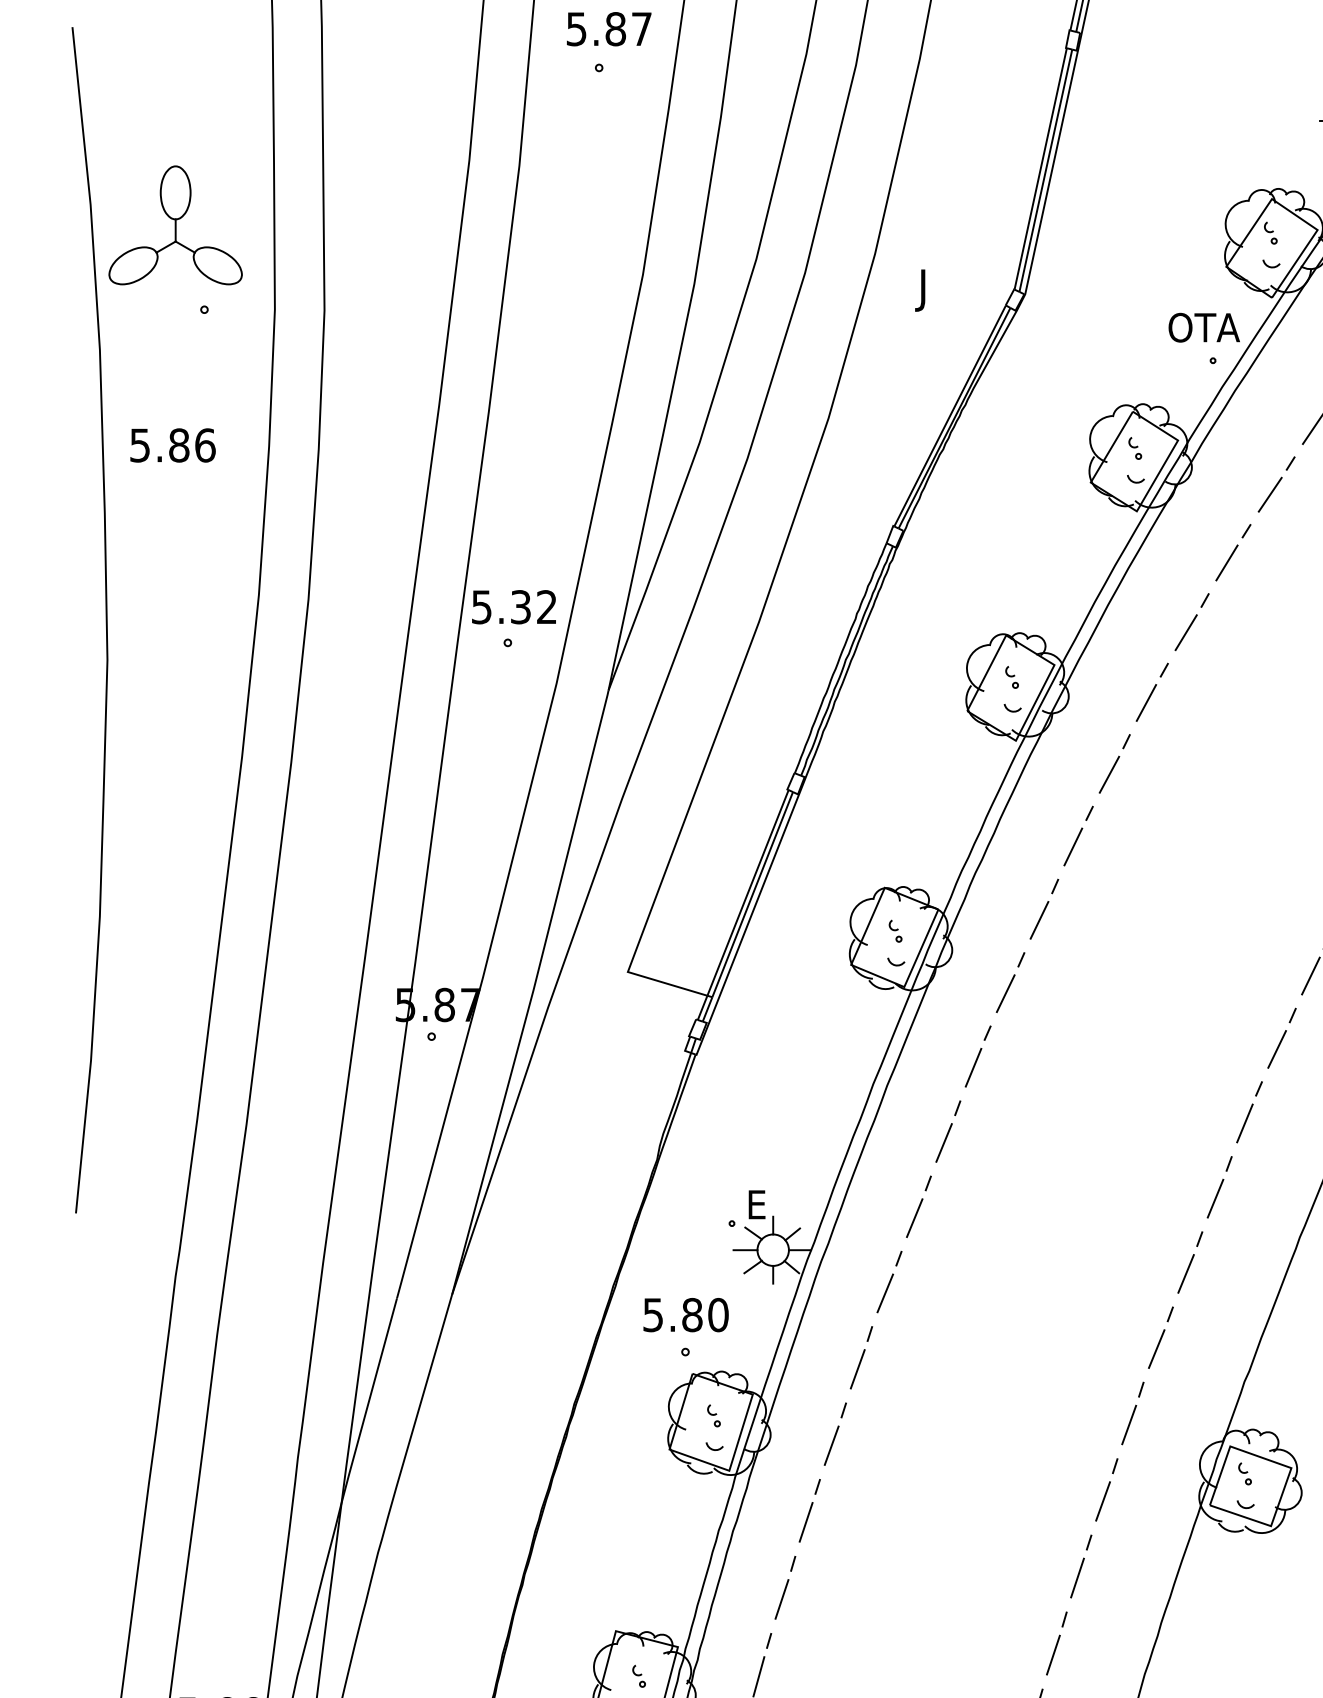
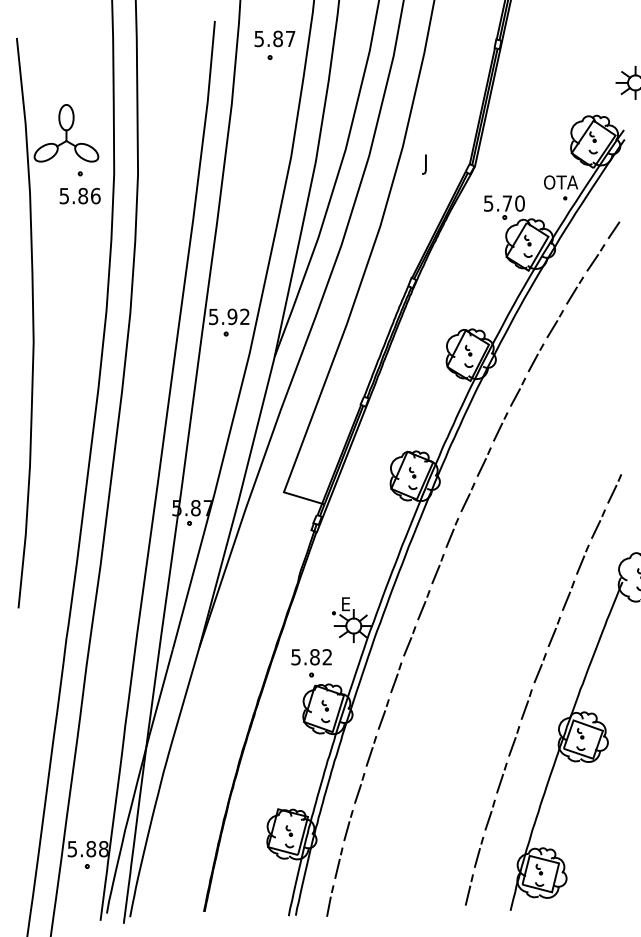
part: (1086, 379) -> (504, 207), added
text: (171, 444) -> (79, 195), moved
text: (520, 606) -> (232, 316), 5.32 -> 5.92
text: (718, 1315) -> (327, 657), 5.80 -> 5.82

